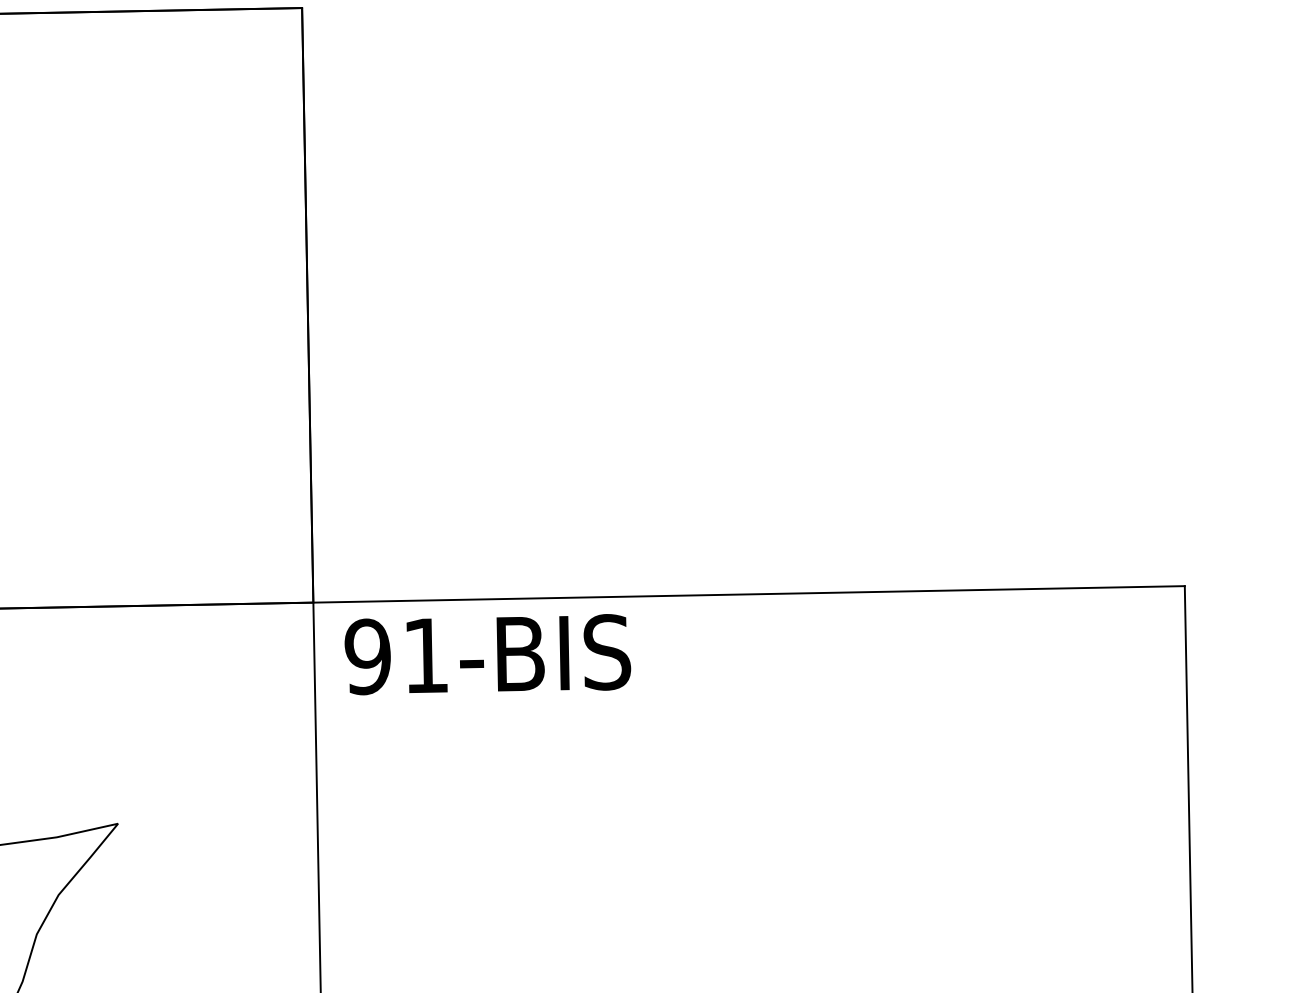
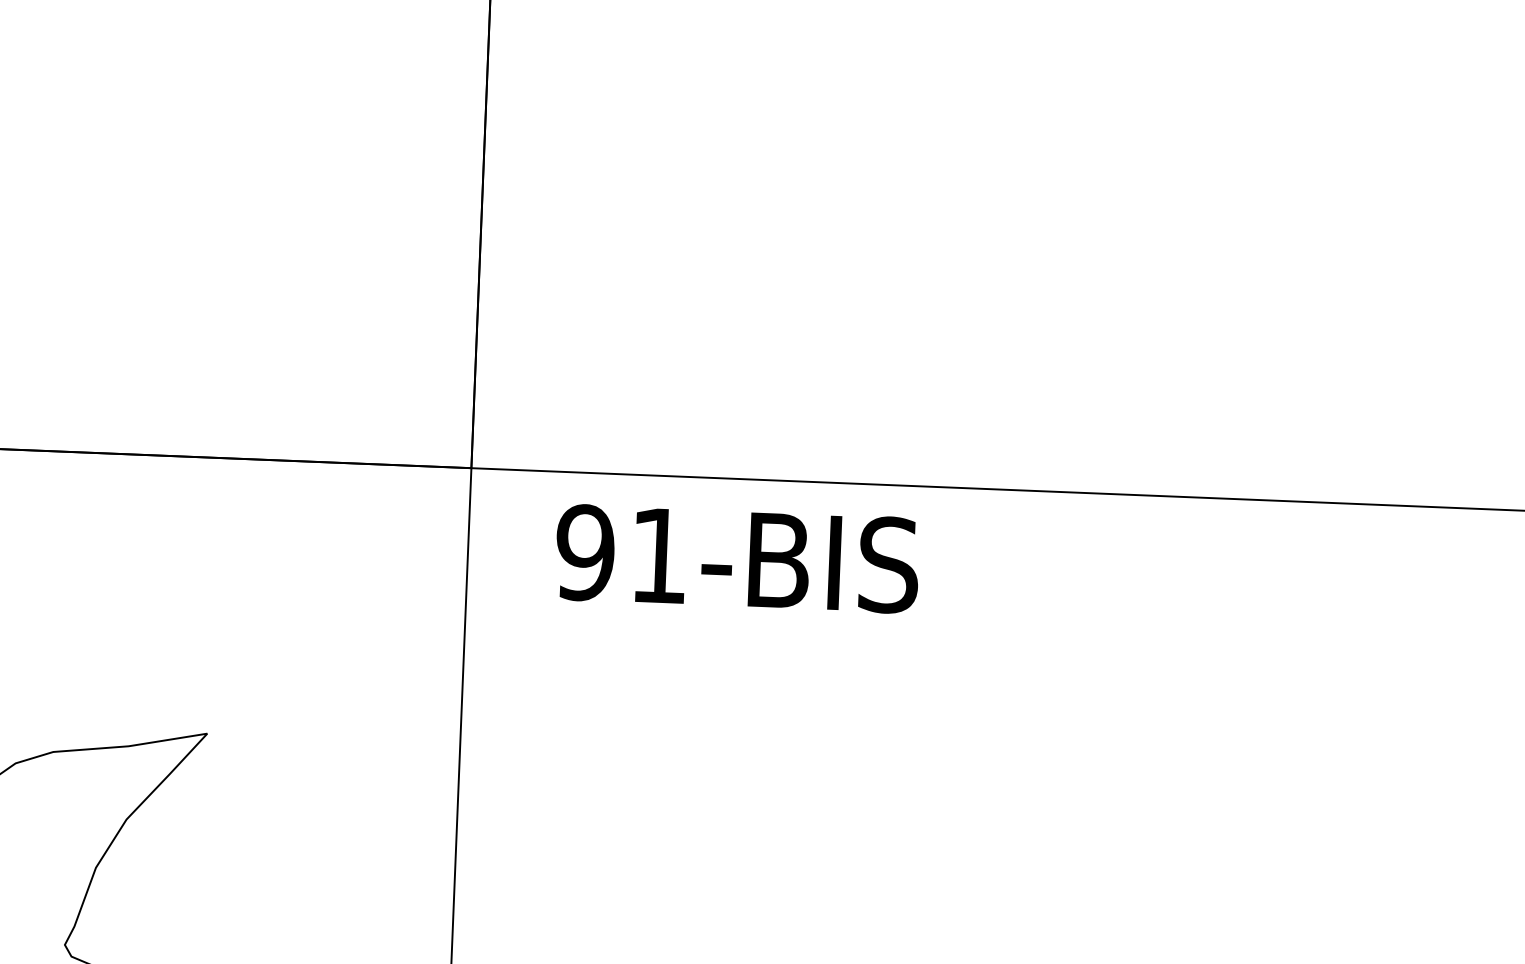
text: (487, 654) -> (737, 558), moved

